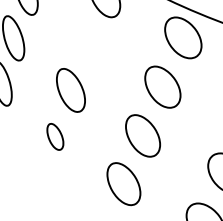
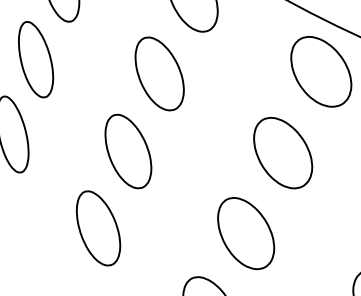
part: (87, 43) -> (159, 73), added
part: (55, 136) -> (98, 227), size x1.67

